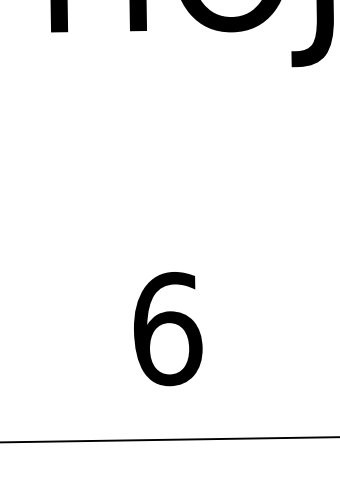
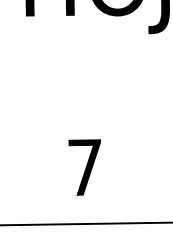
text: (168, 328) -> (85, 167), 6 -> 7

